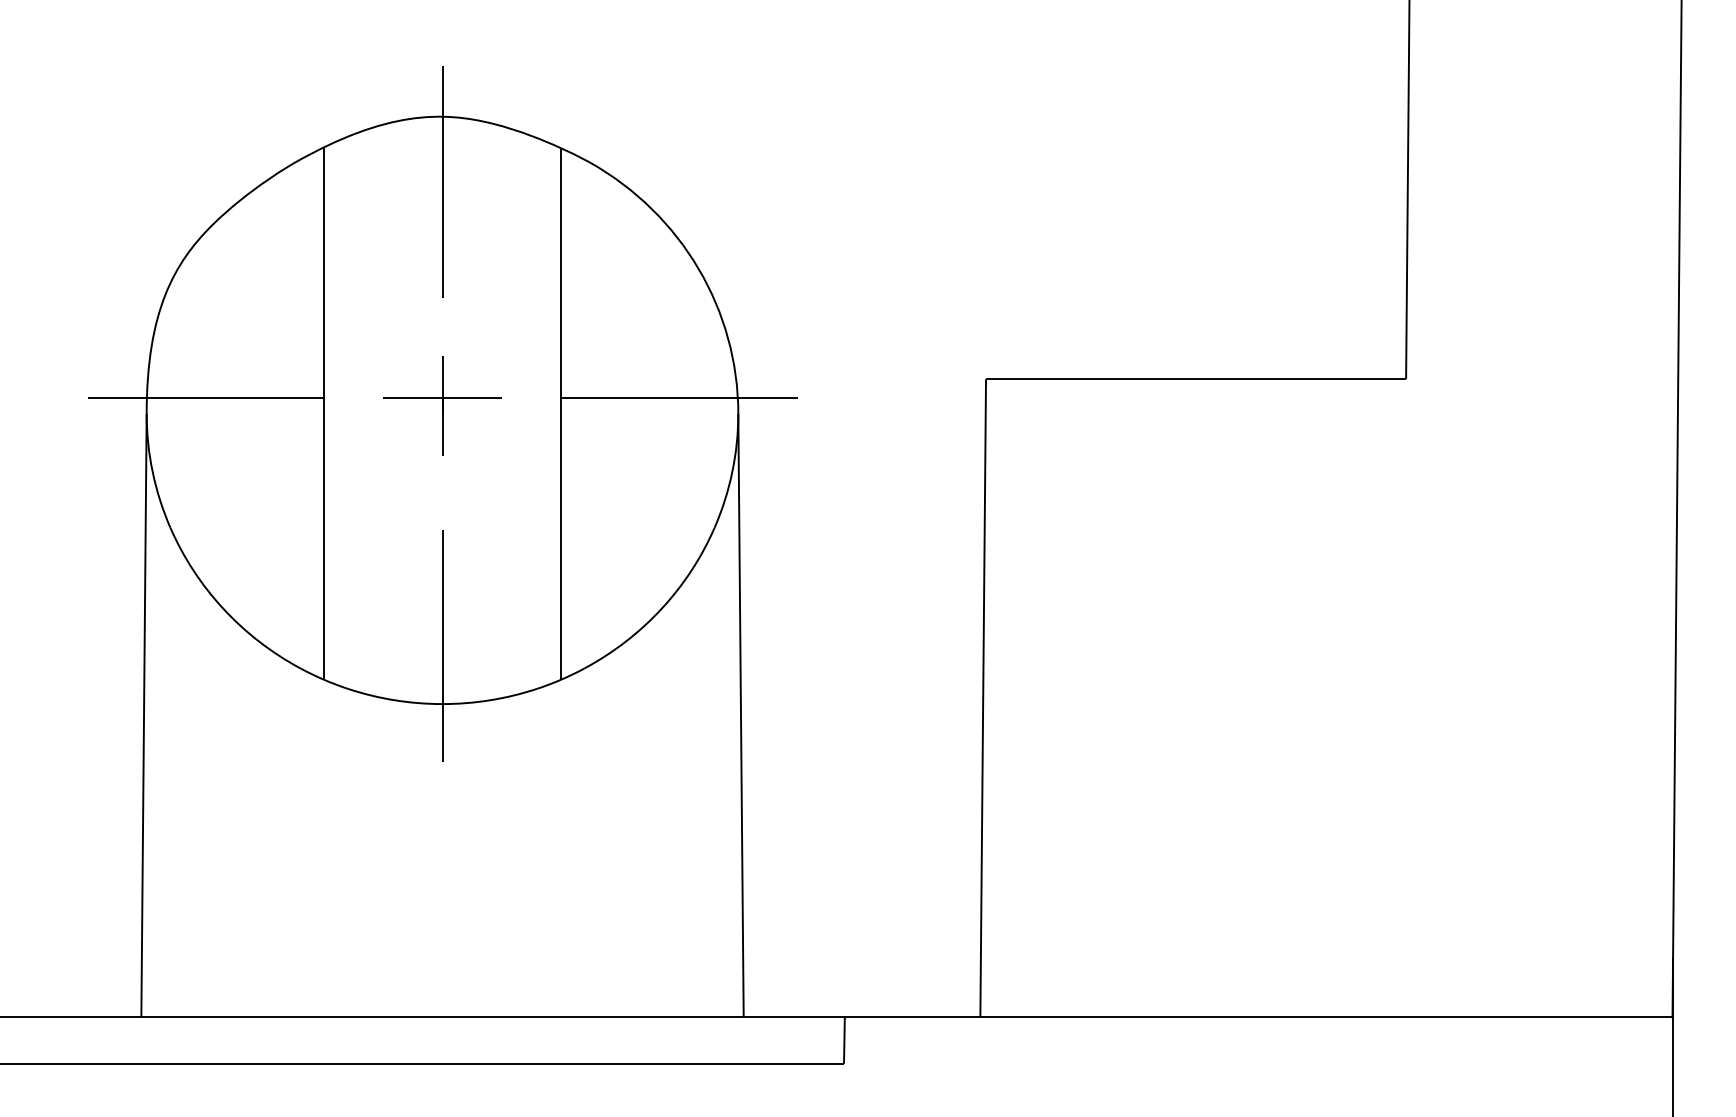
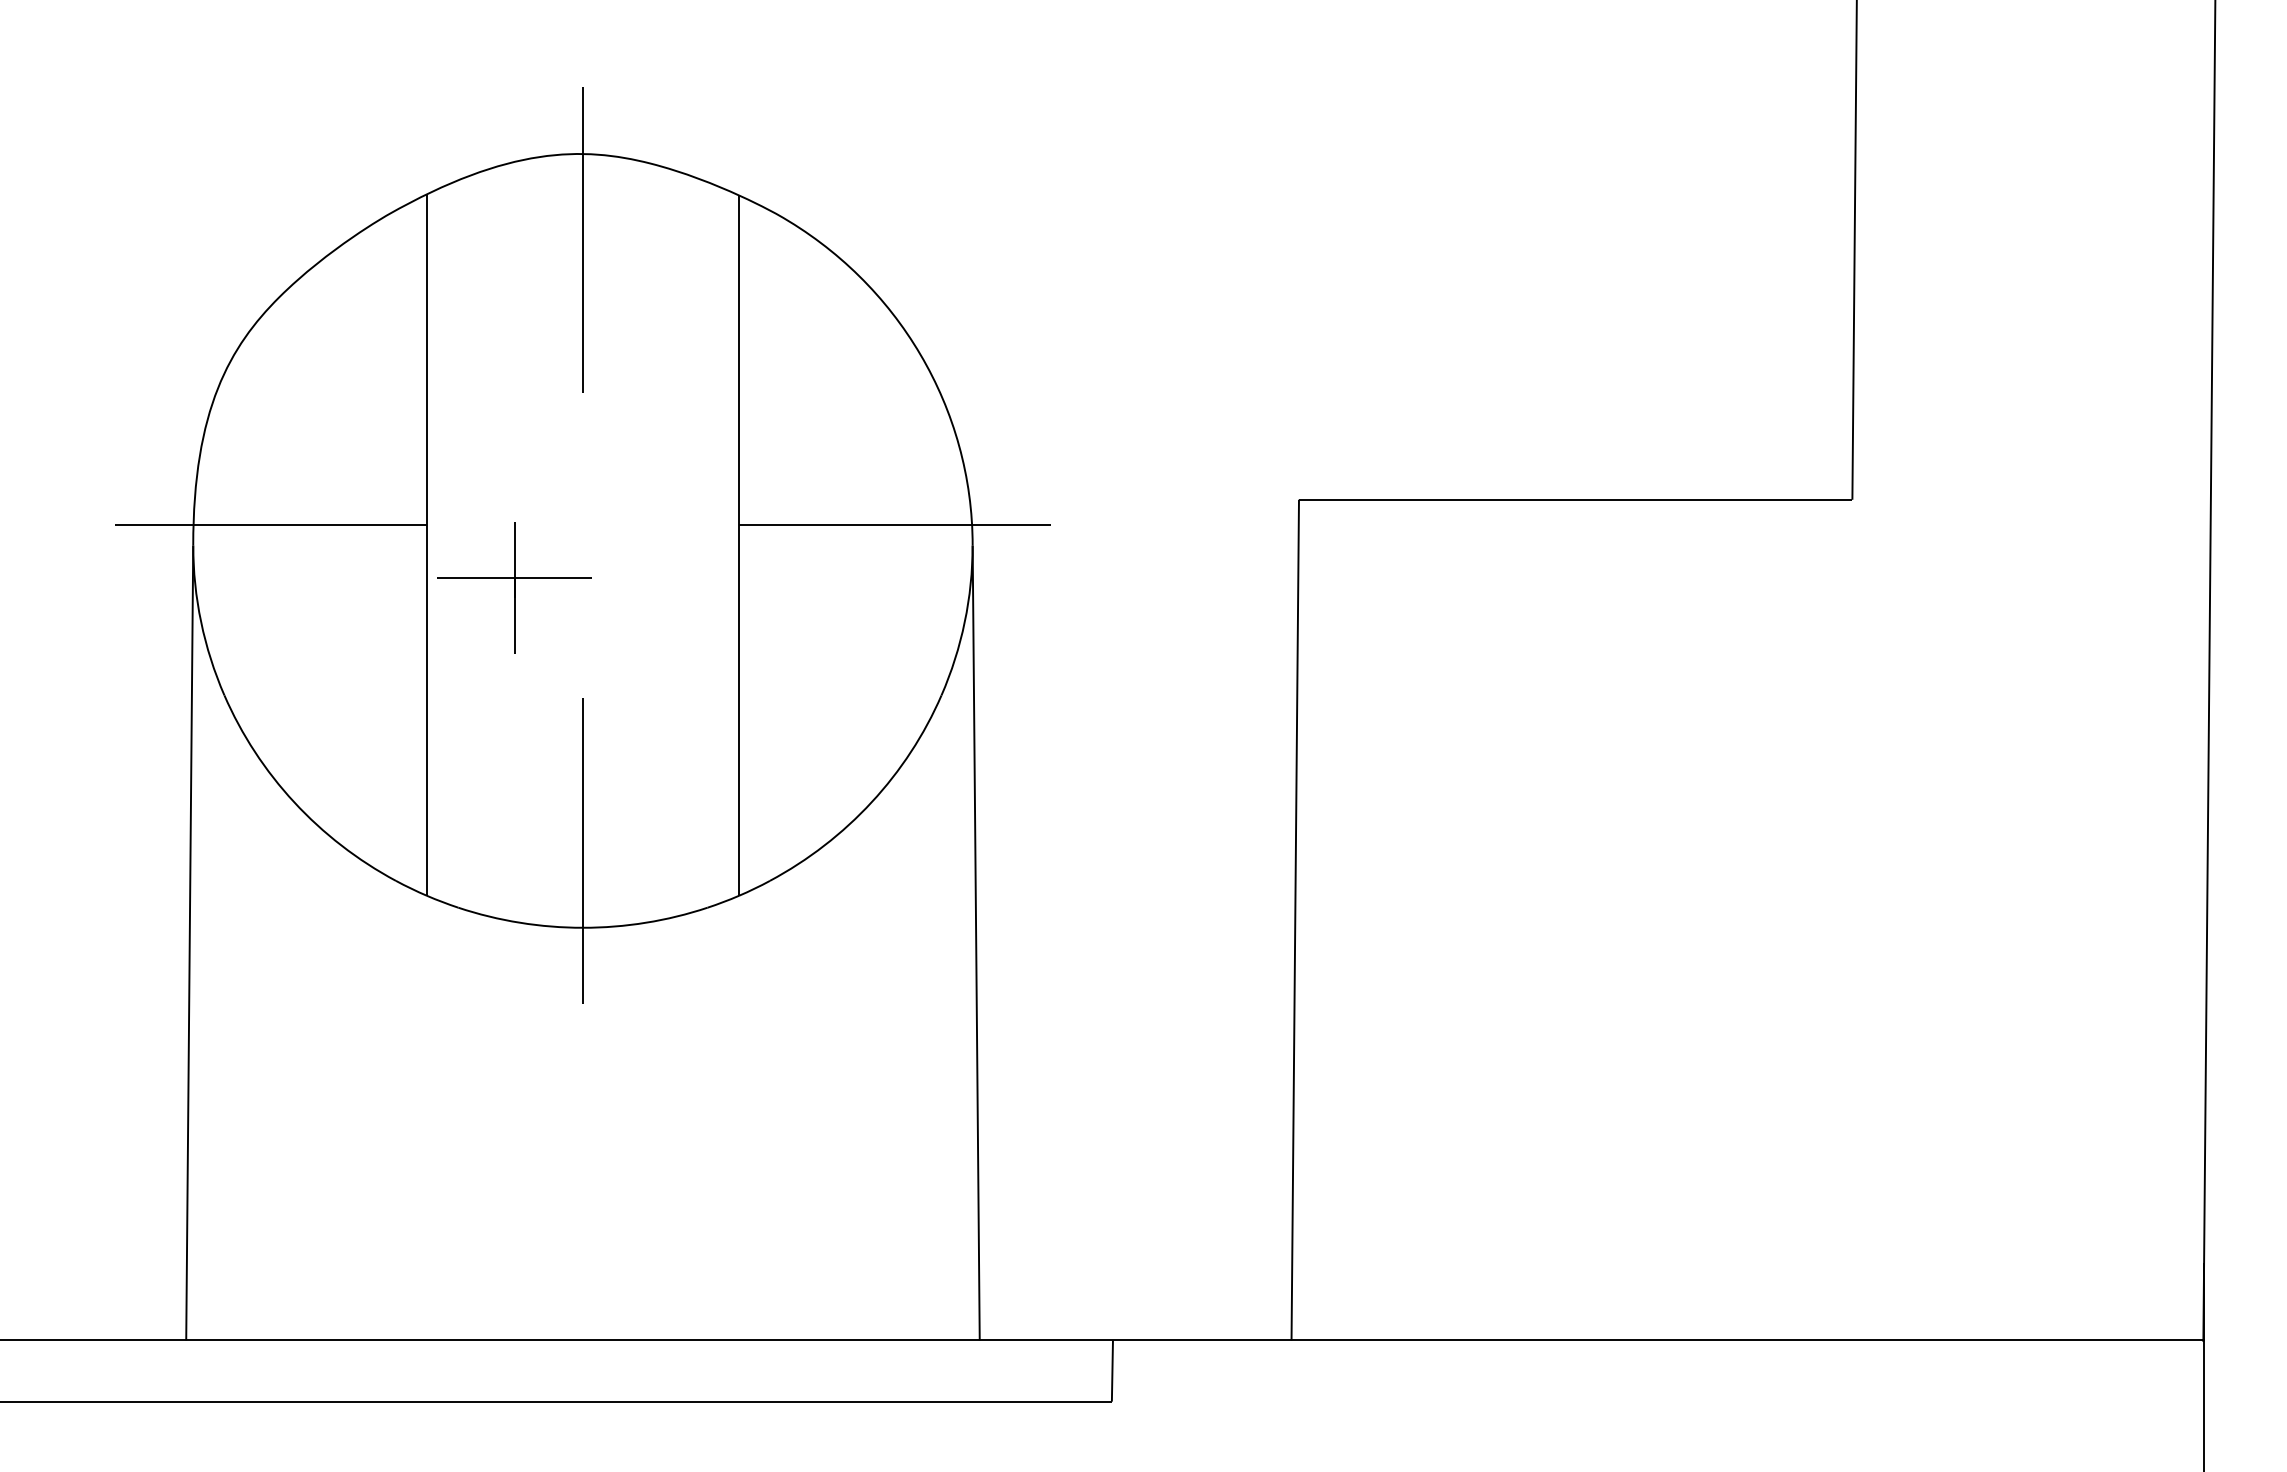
part: (442, 405) -> (514, 587), moved

